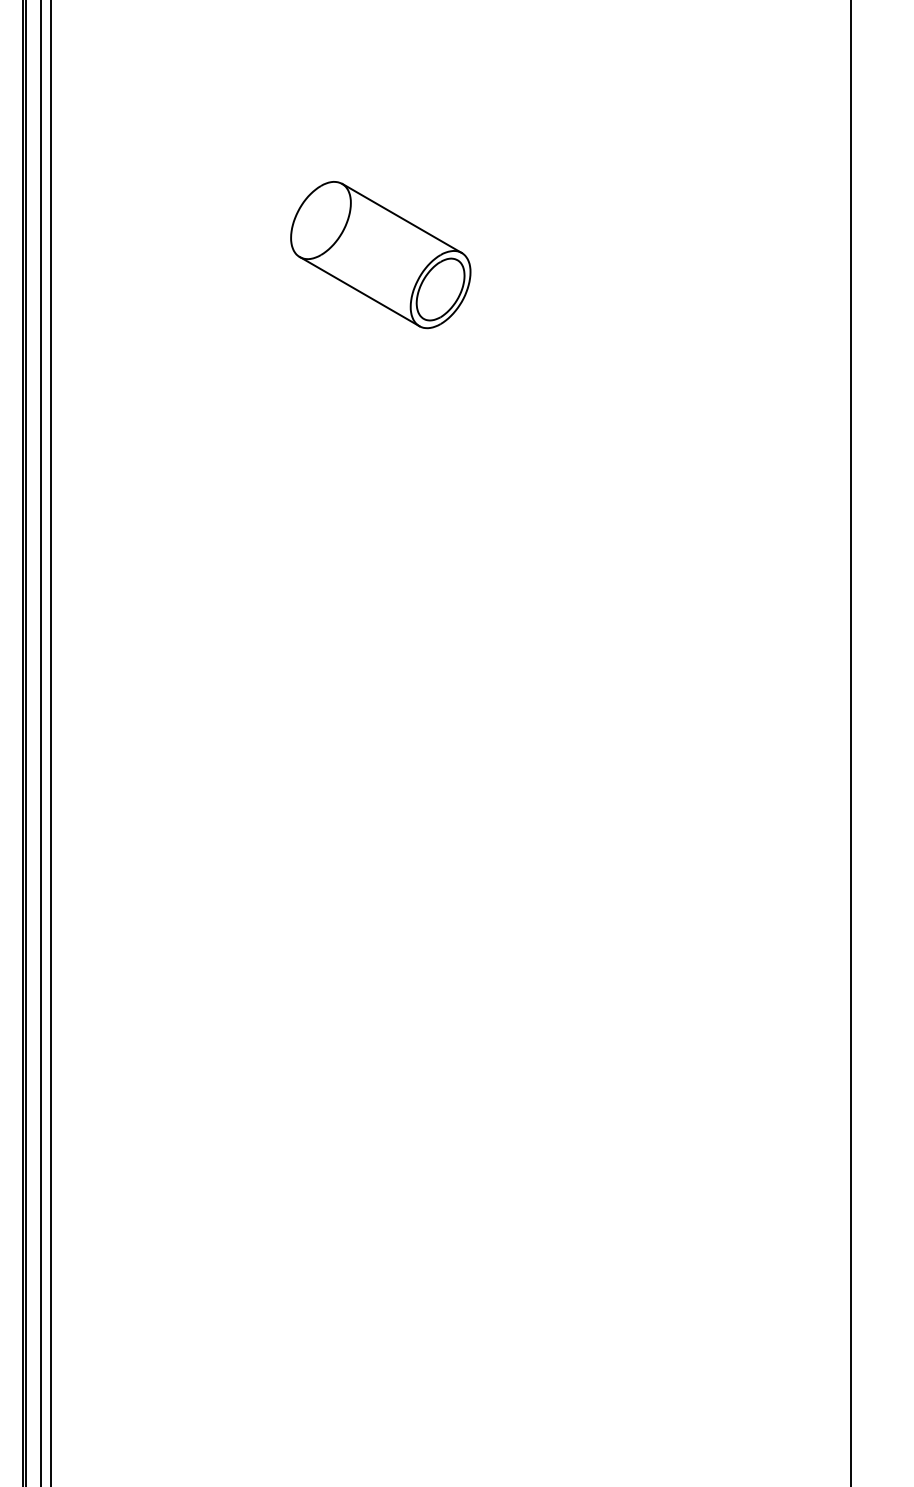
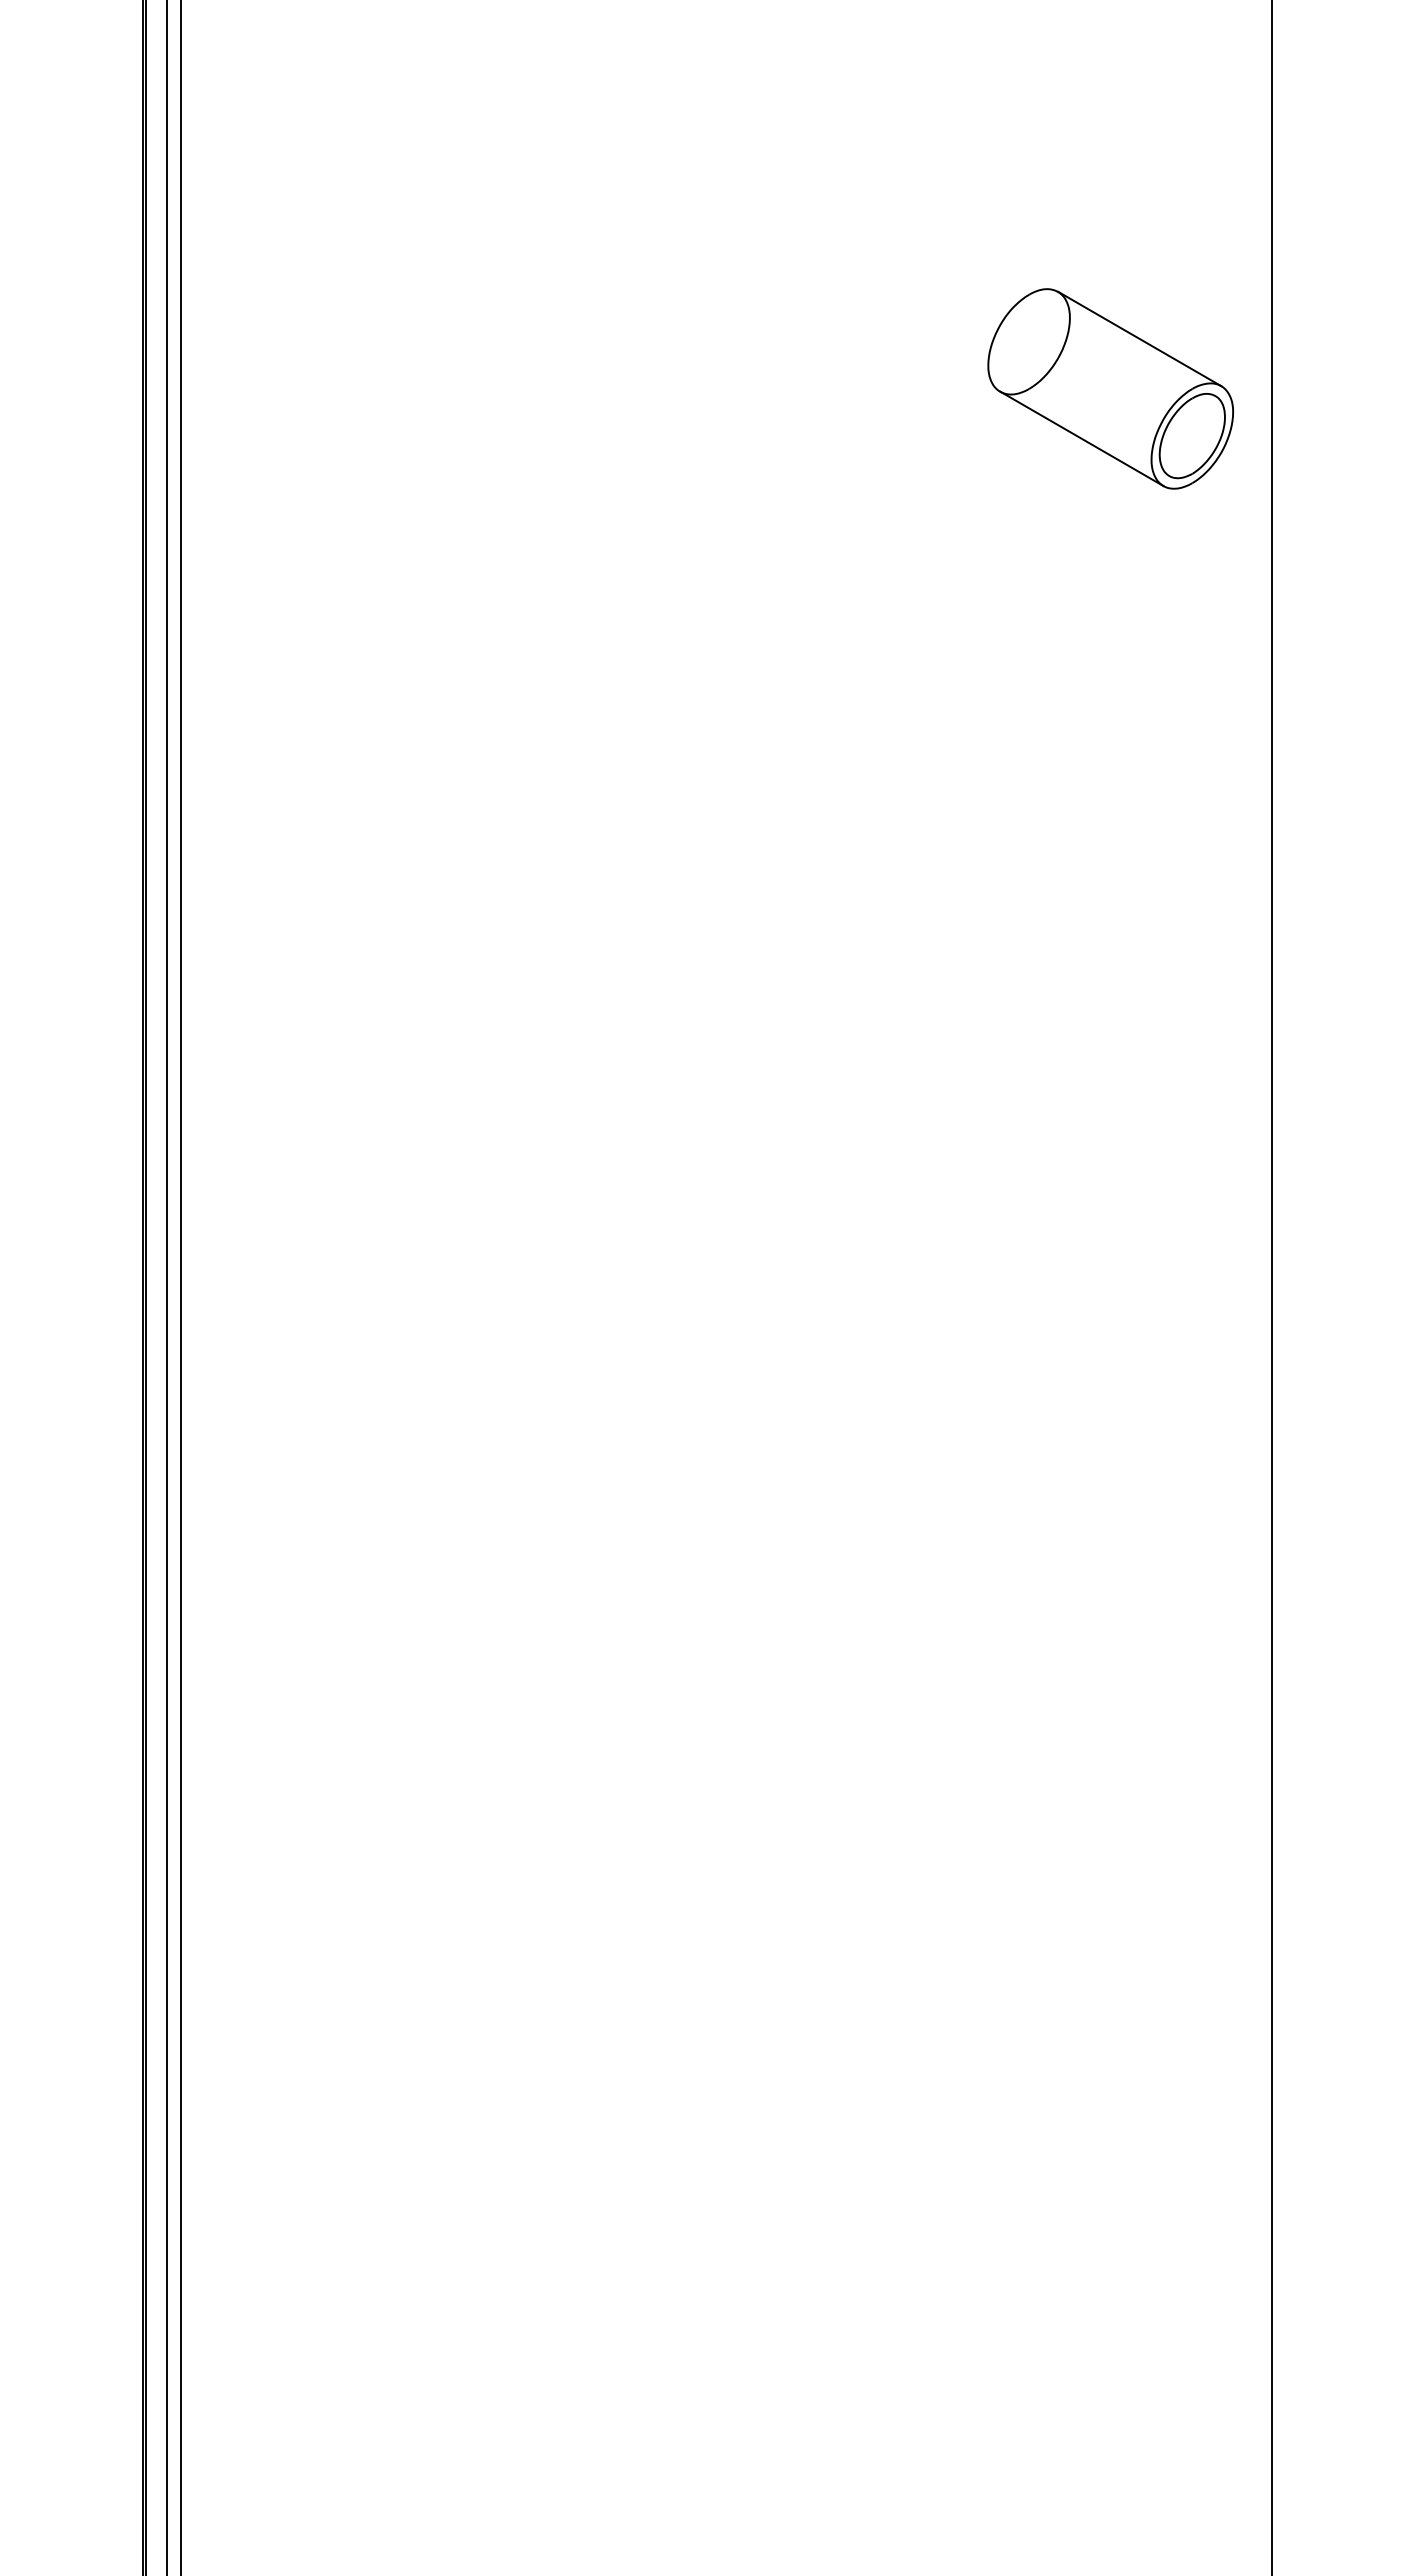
part: (380, 254) -> (1110, 388), moved

